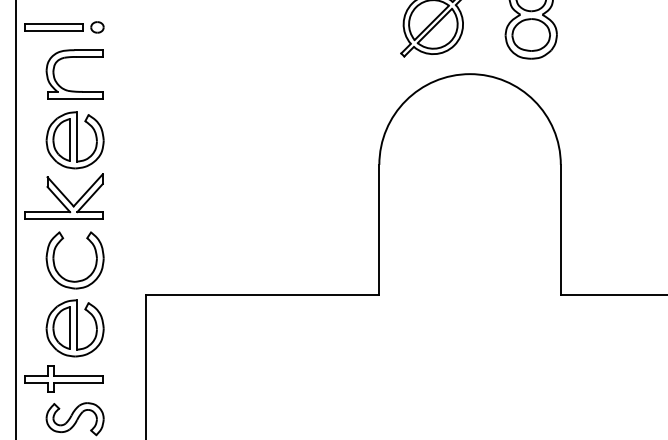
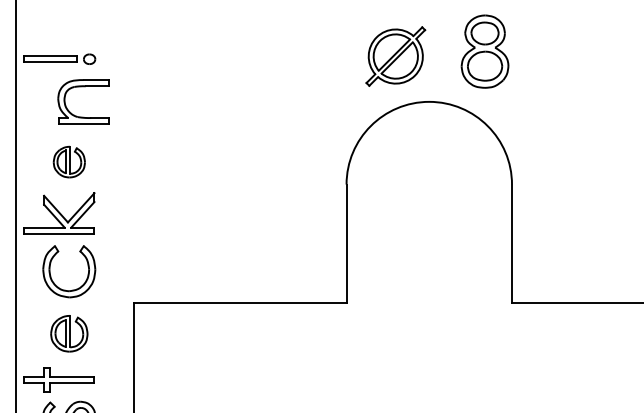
part: (74, 58) -> (83, 87), moved
part: (75, 139) -> (69, 161), size x0.6
part: (75, 328) -> (69, 333), size x0.7

